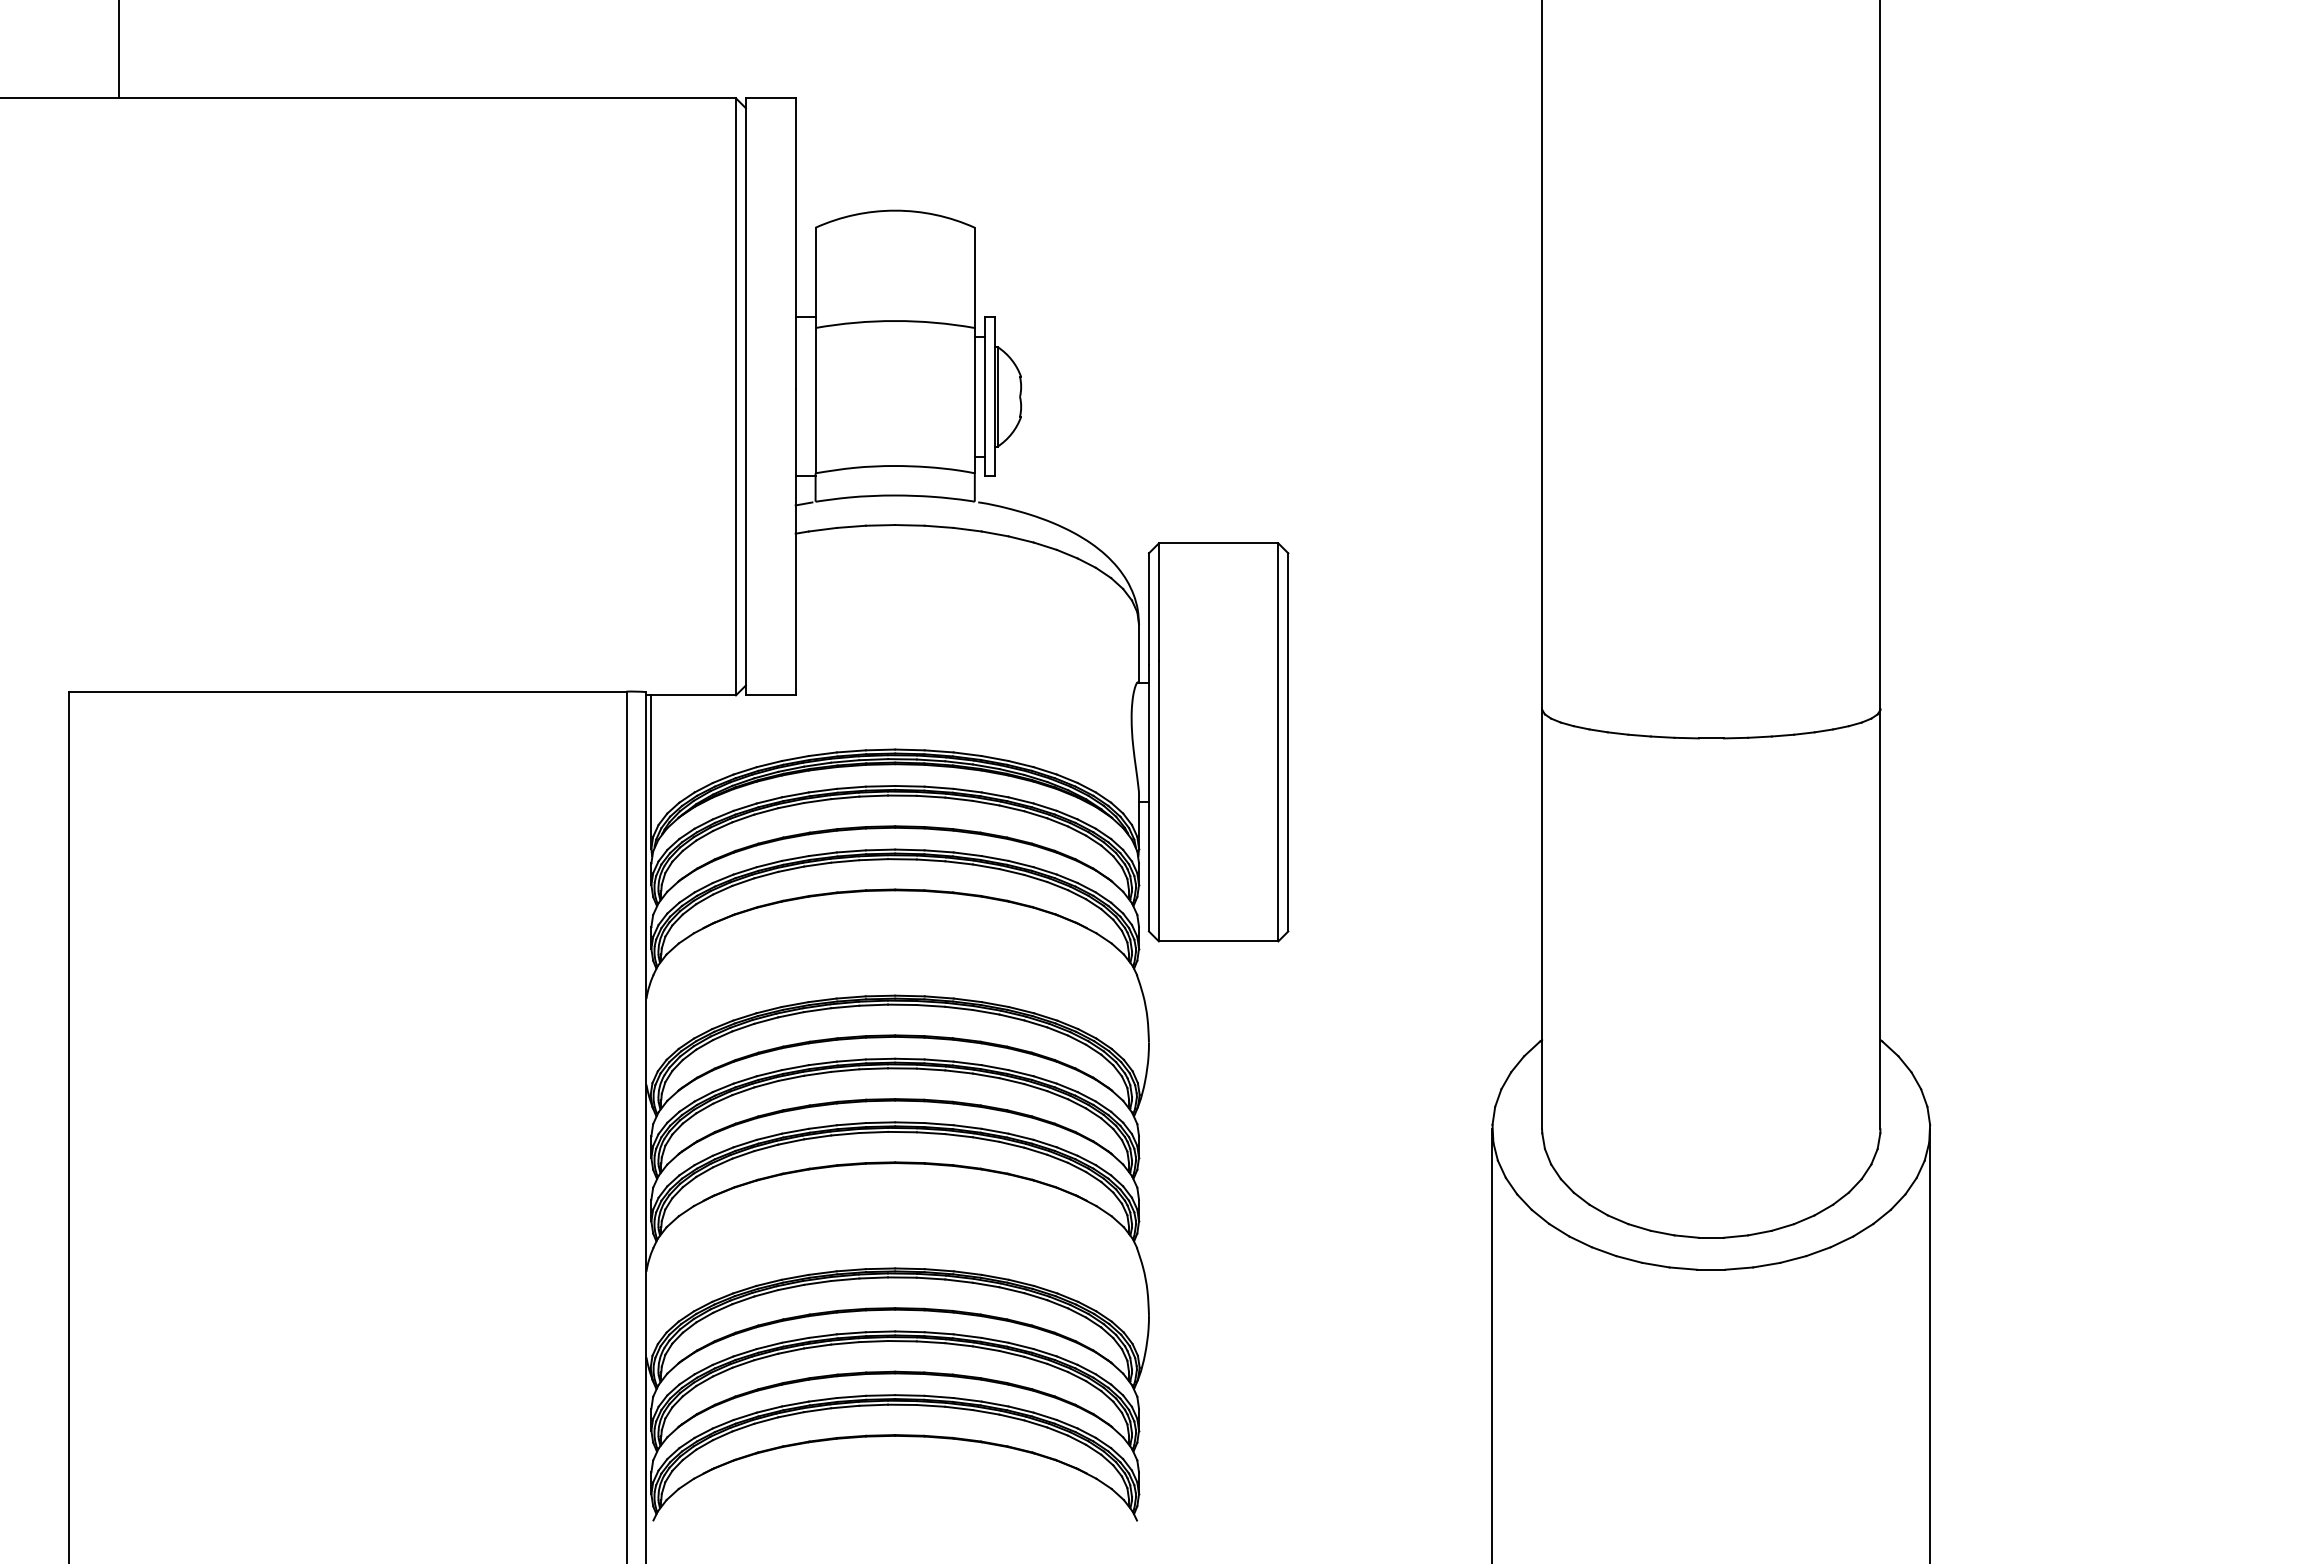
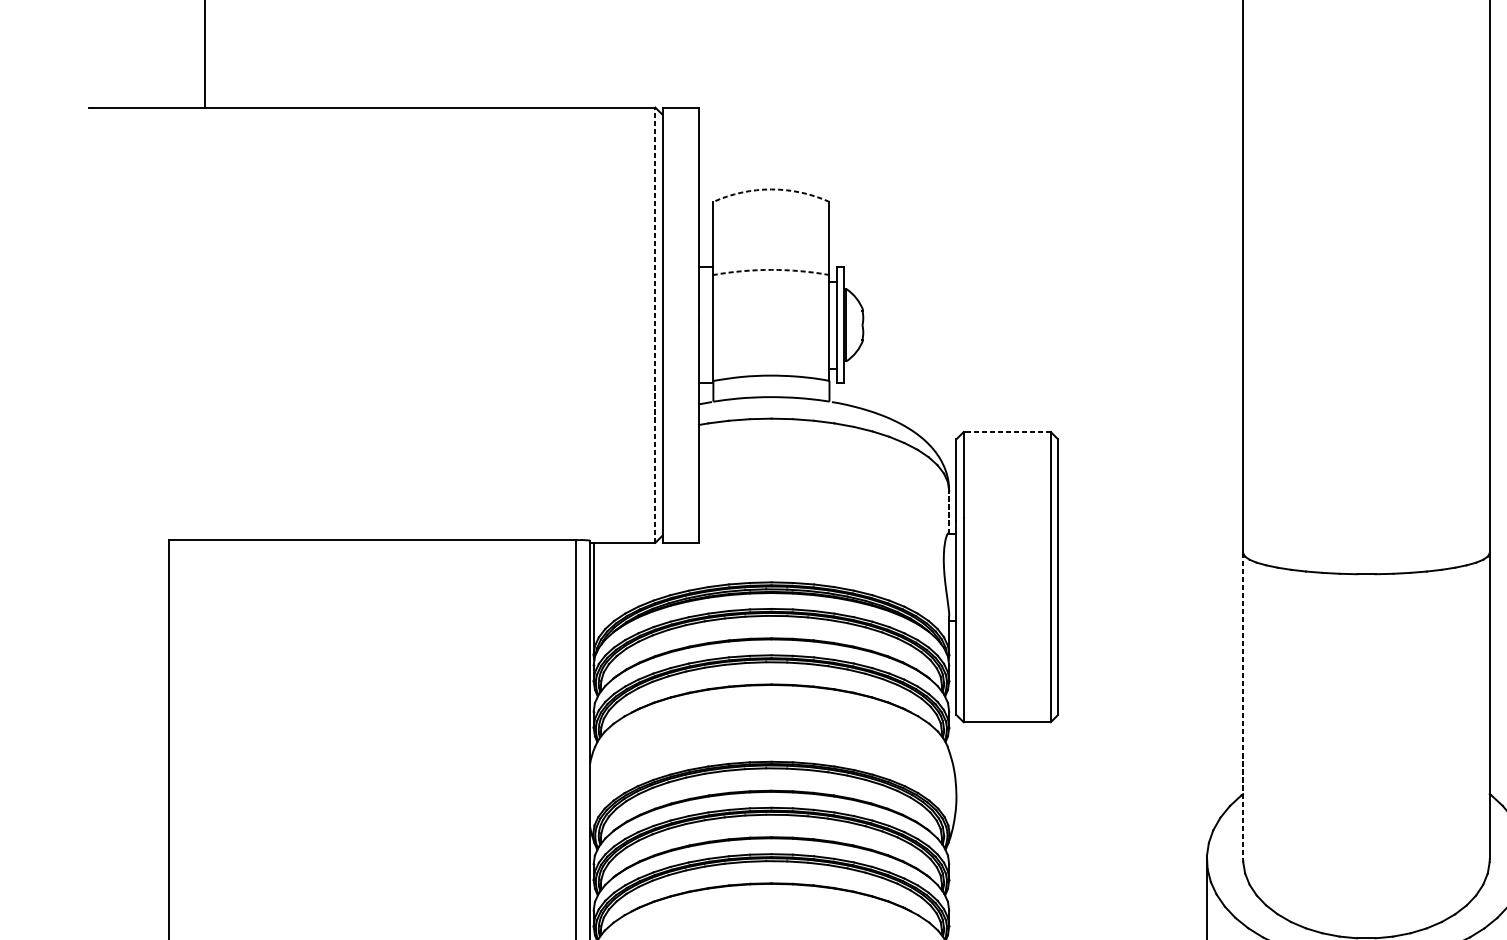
arc: (895, 210) -> (771, 189), solid -> dashed
arc: (895, 321) -> (771, 270), solid -> dashed
line: (735, 396) -> (654, 324), solid -> dashed
line: (1218, 543) -> (1007, 432), solid -> dashed
line: (1139, 652) -> (949, 511), solid -> dashed
line: (1542, 919) -> (1243, 706), solid -> dashed

